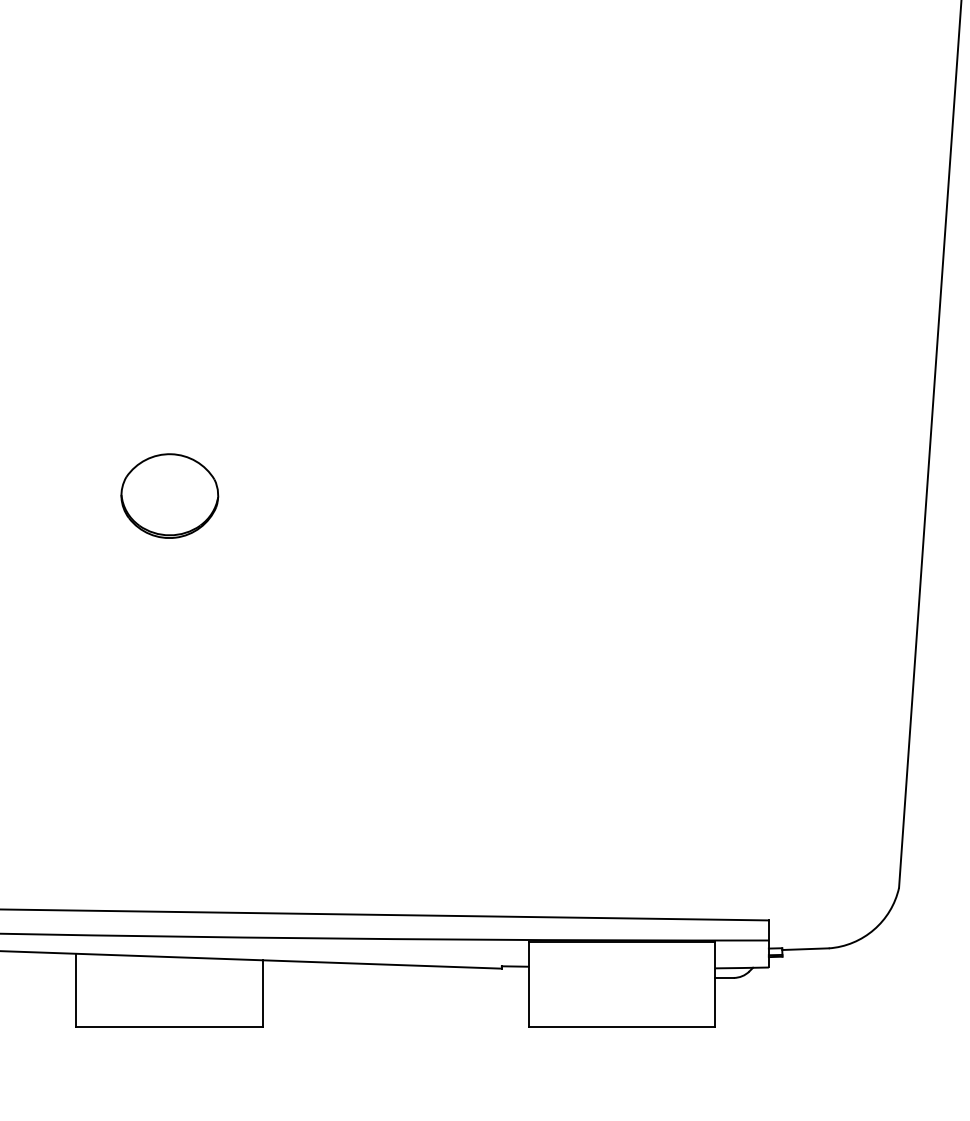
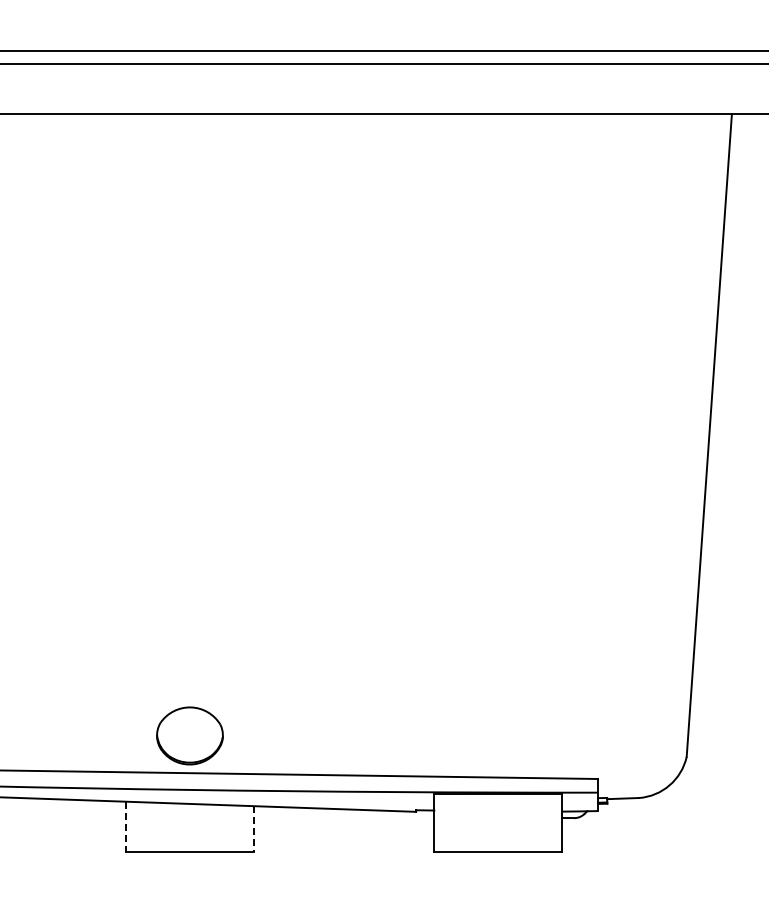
part: (169, 495) -> (189, 735), moved
line: (76, 990) -> (126, 826), solid -> dashed
line: (263, 993) -> (253, 828), solid -> dashed

